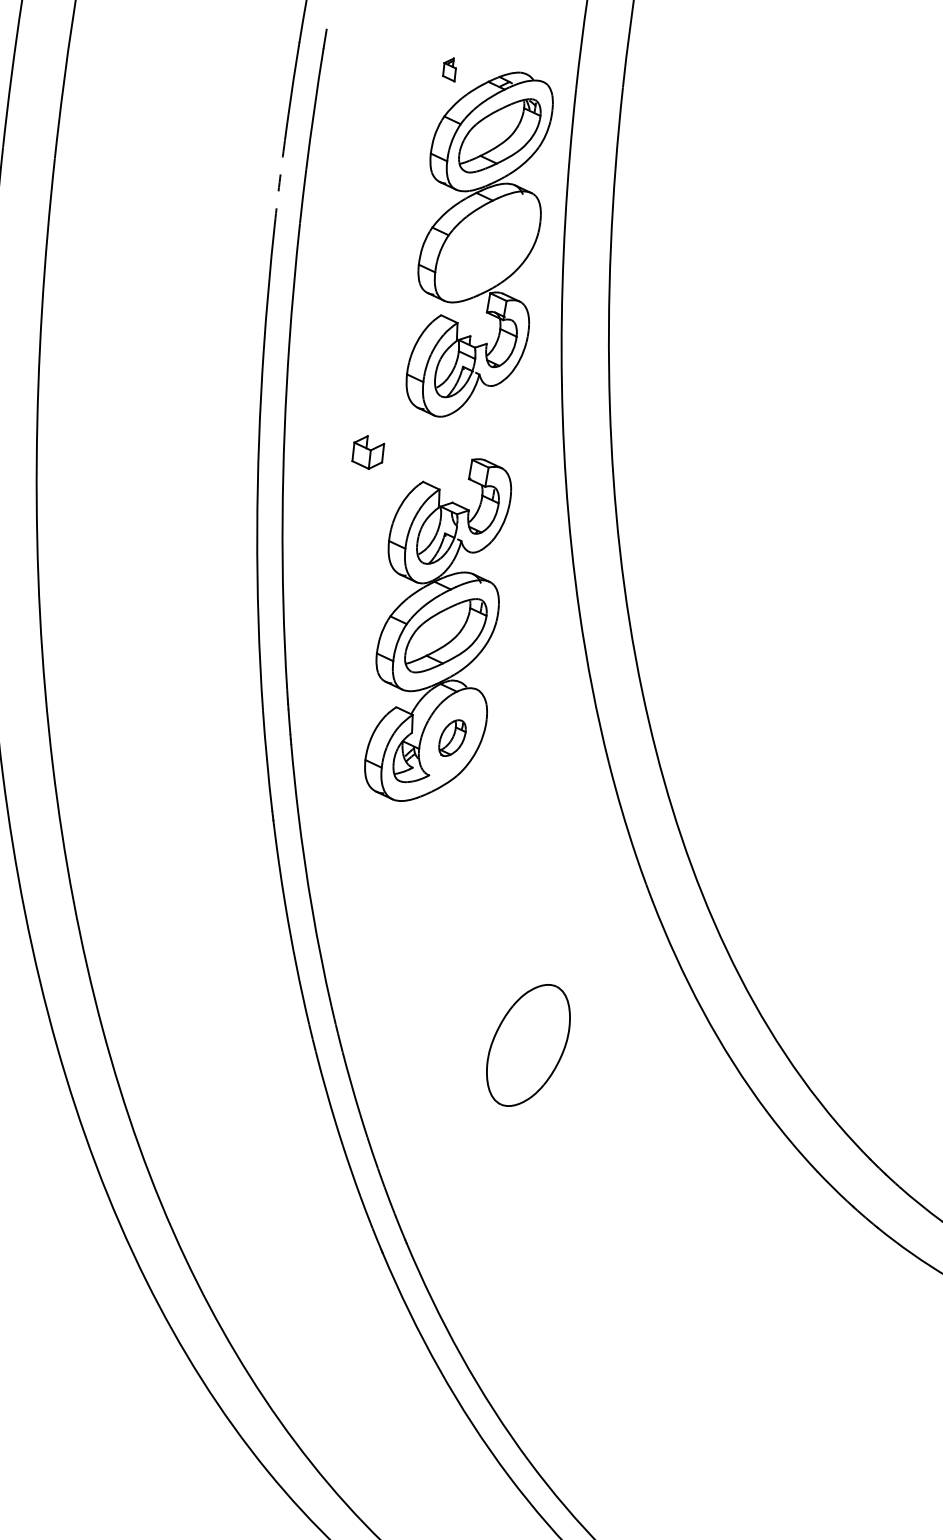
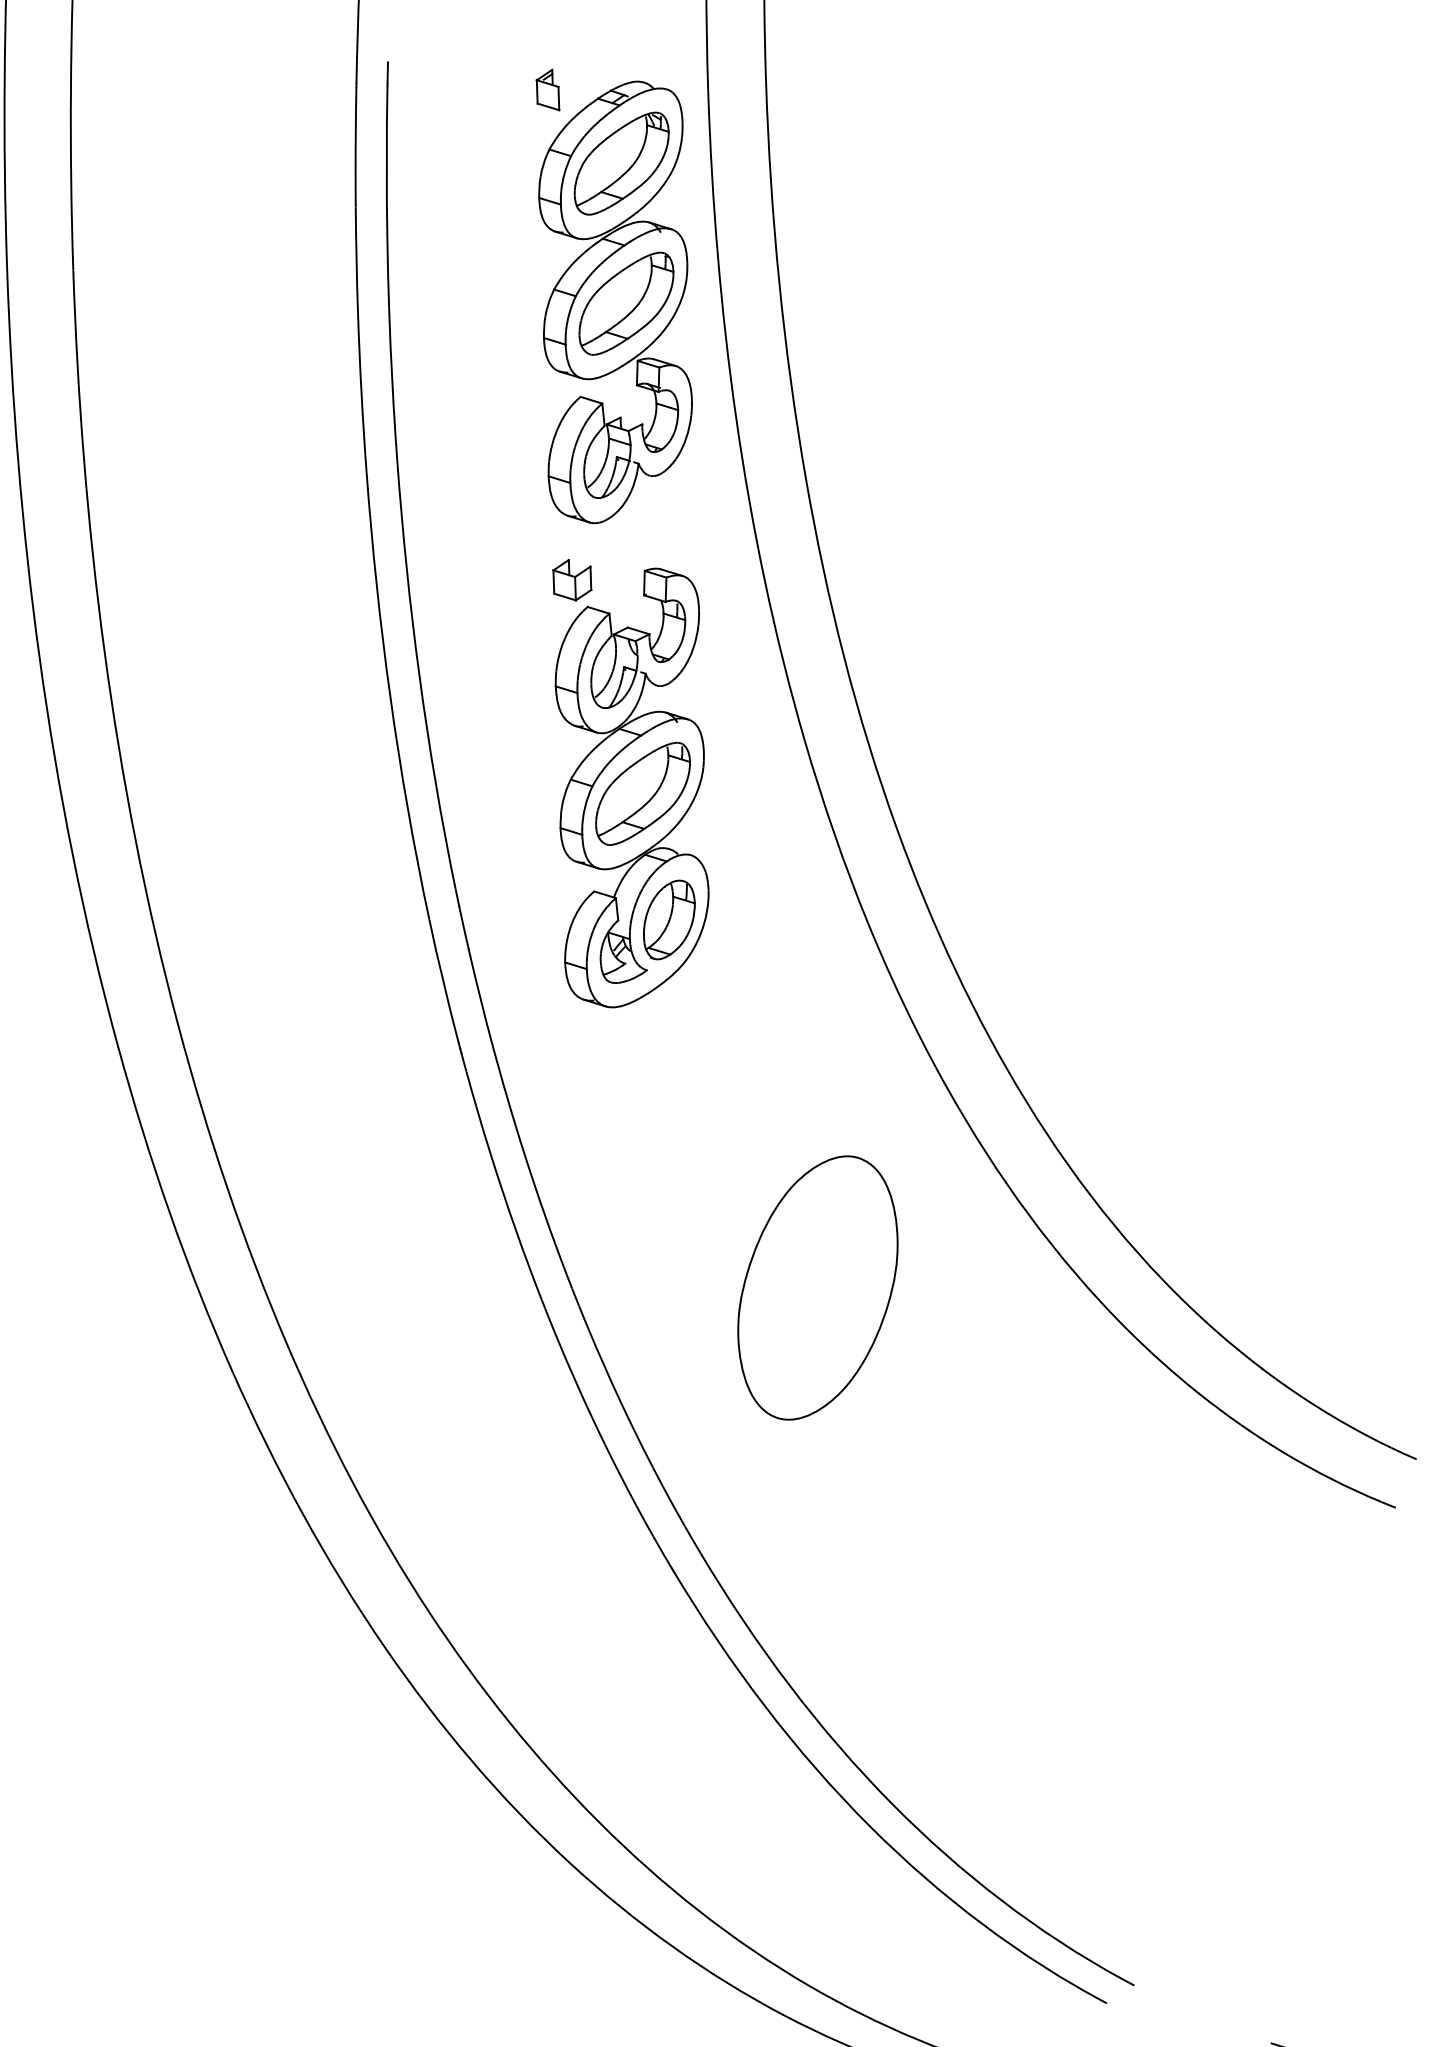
part: (449, 68) -> (547, 89), size x1.43
arc: (279, 182) -> (356, 260), dashed -> solid
part: (487, 246) -> (626, 303), added
part: (368, 452) -> (572, 580), moved
part: (452, 737) -> (669, 919), size x1.67
part: (528, 1044) -> (817, 1287), size x1.67

